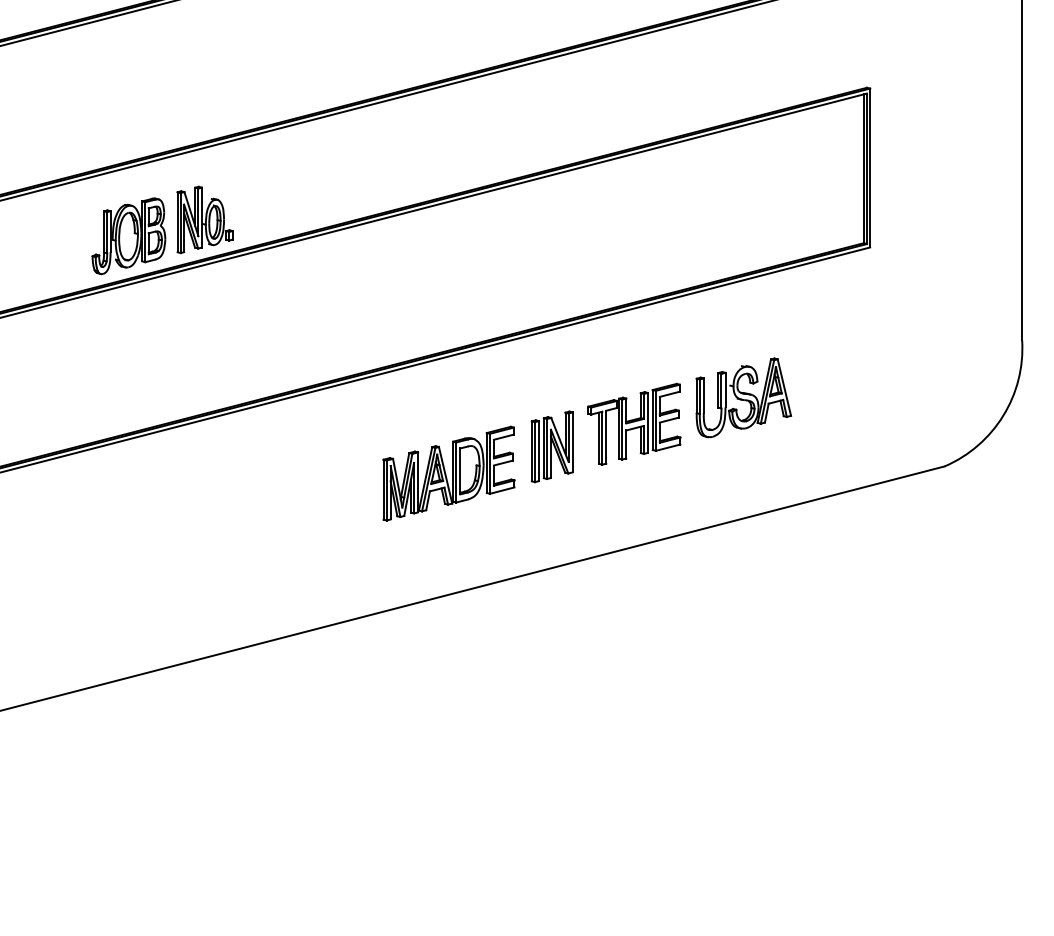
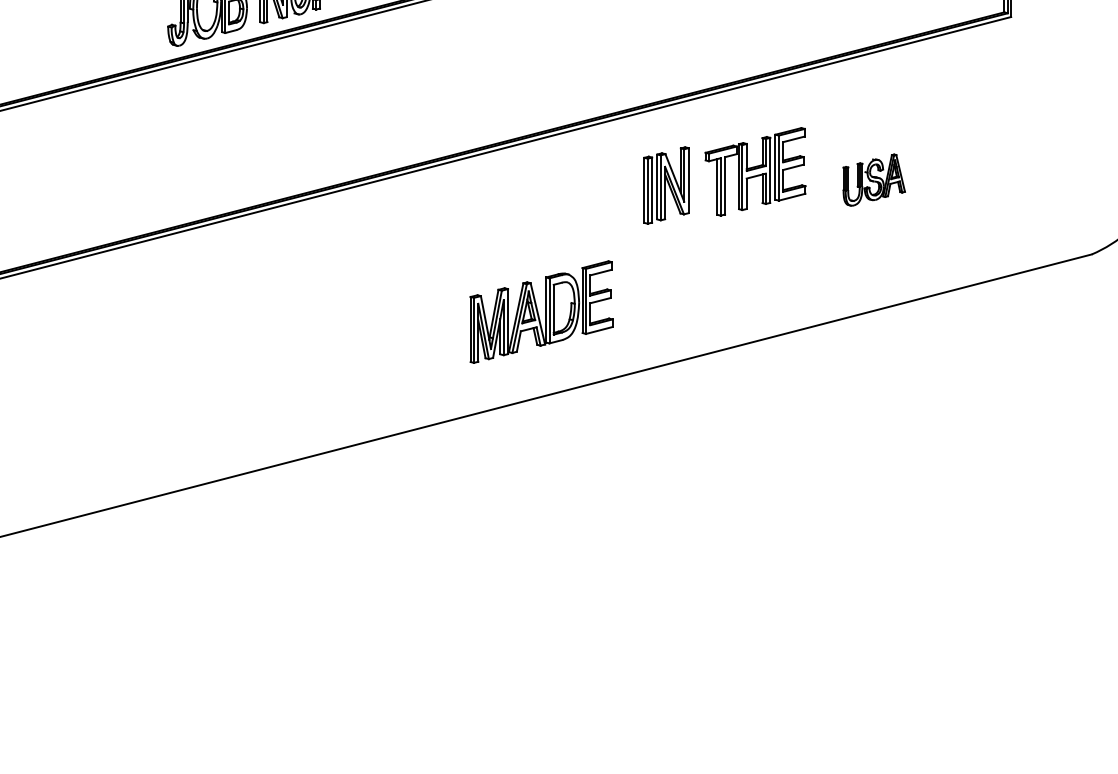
part: (743, 397) -> (873, 179), size x0.6
part: (634, 423) -> (755, 171), moved
part: (551, 446) -> (665, 185), moved
part: (448, 473) -> (541, 311), moved

